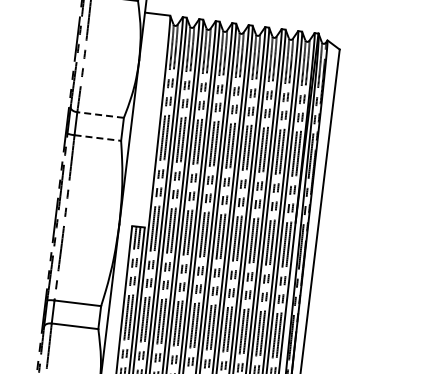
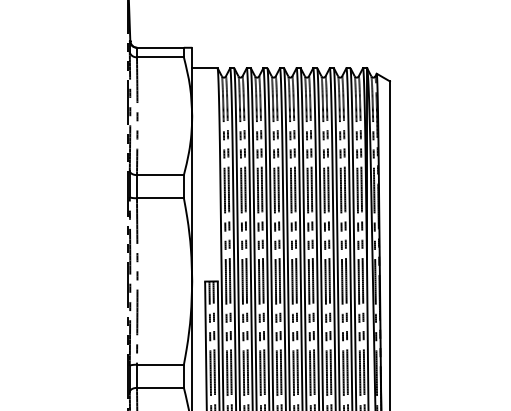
line: (99, 115) -> (159, 175), dashed -> solid
line: (97, 138) -> (160, 198), dashed -> solid

